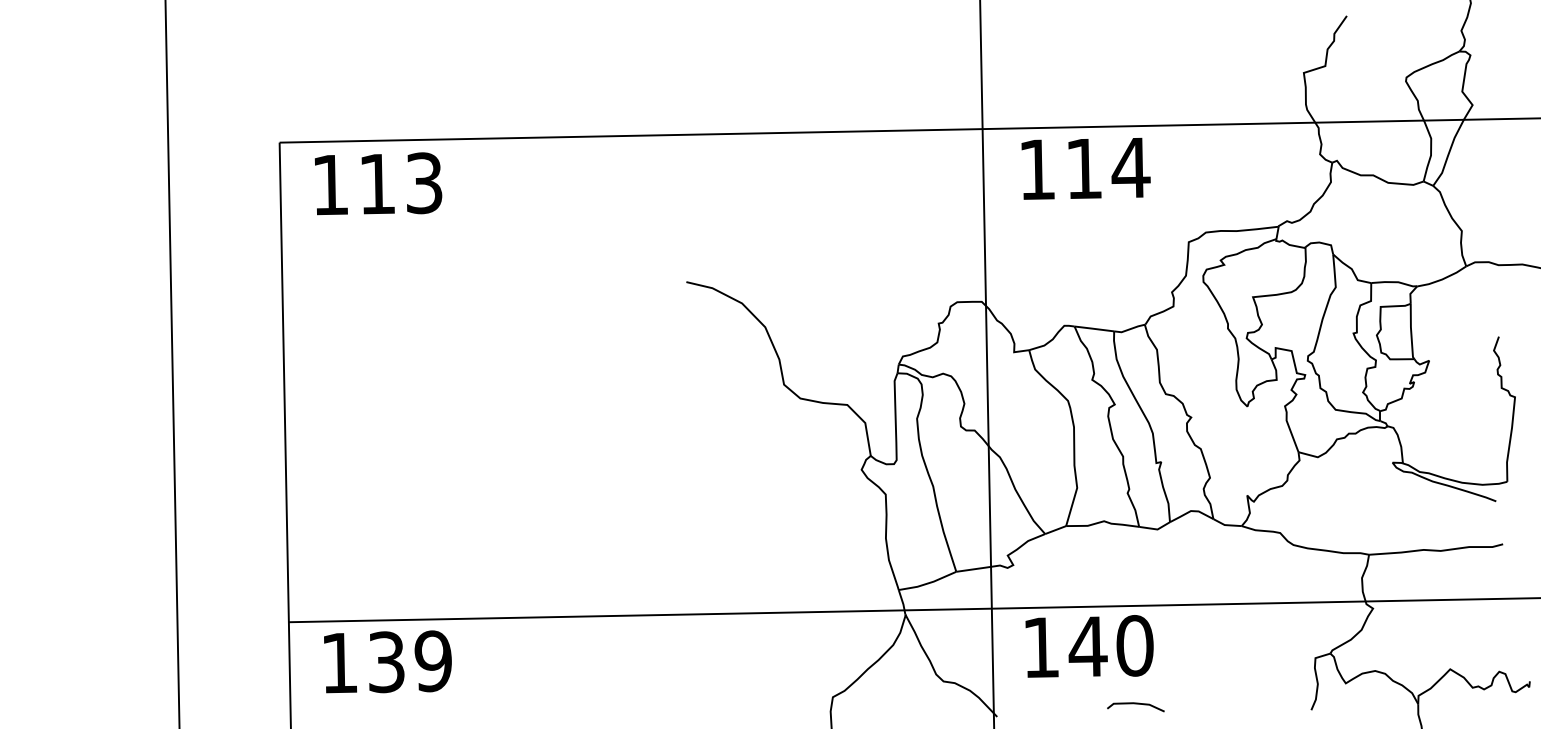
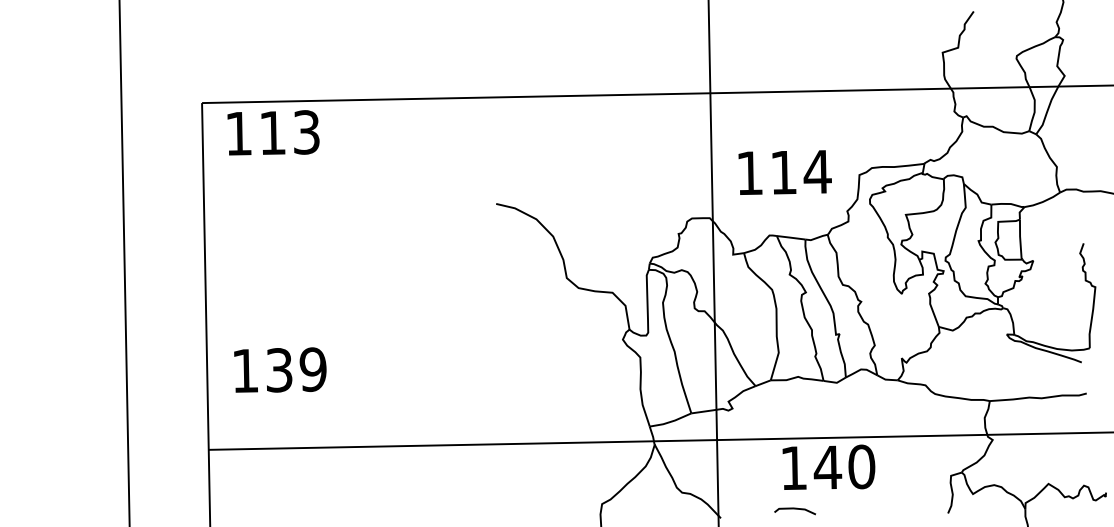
text: (1085, 168) -> (784, 172), moved
text: (1089, 646) -> (828, 467), moved
text: (387, 661) -> (280, 369), moved
line: (1135, 704) -> (794, 509), moved

